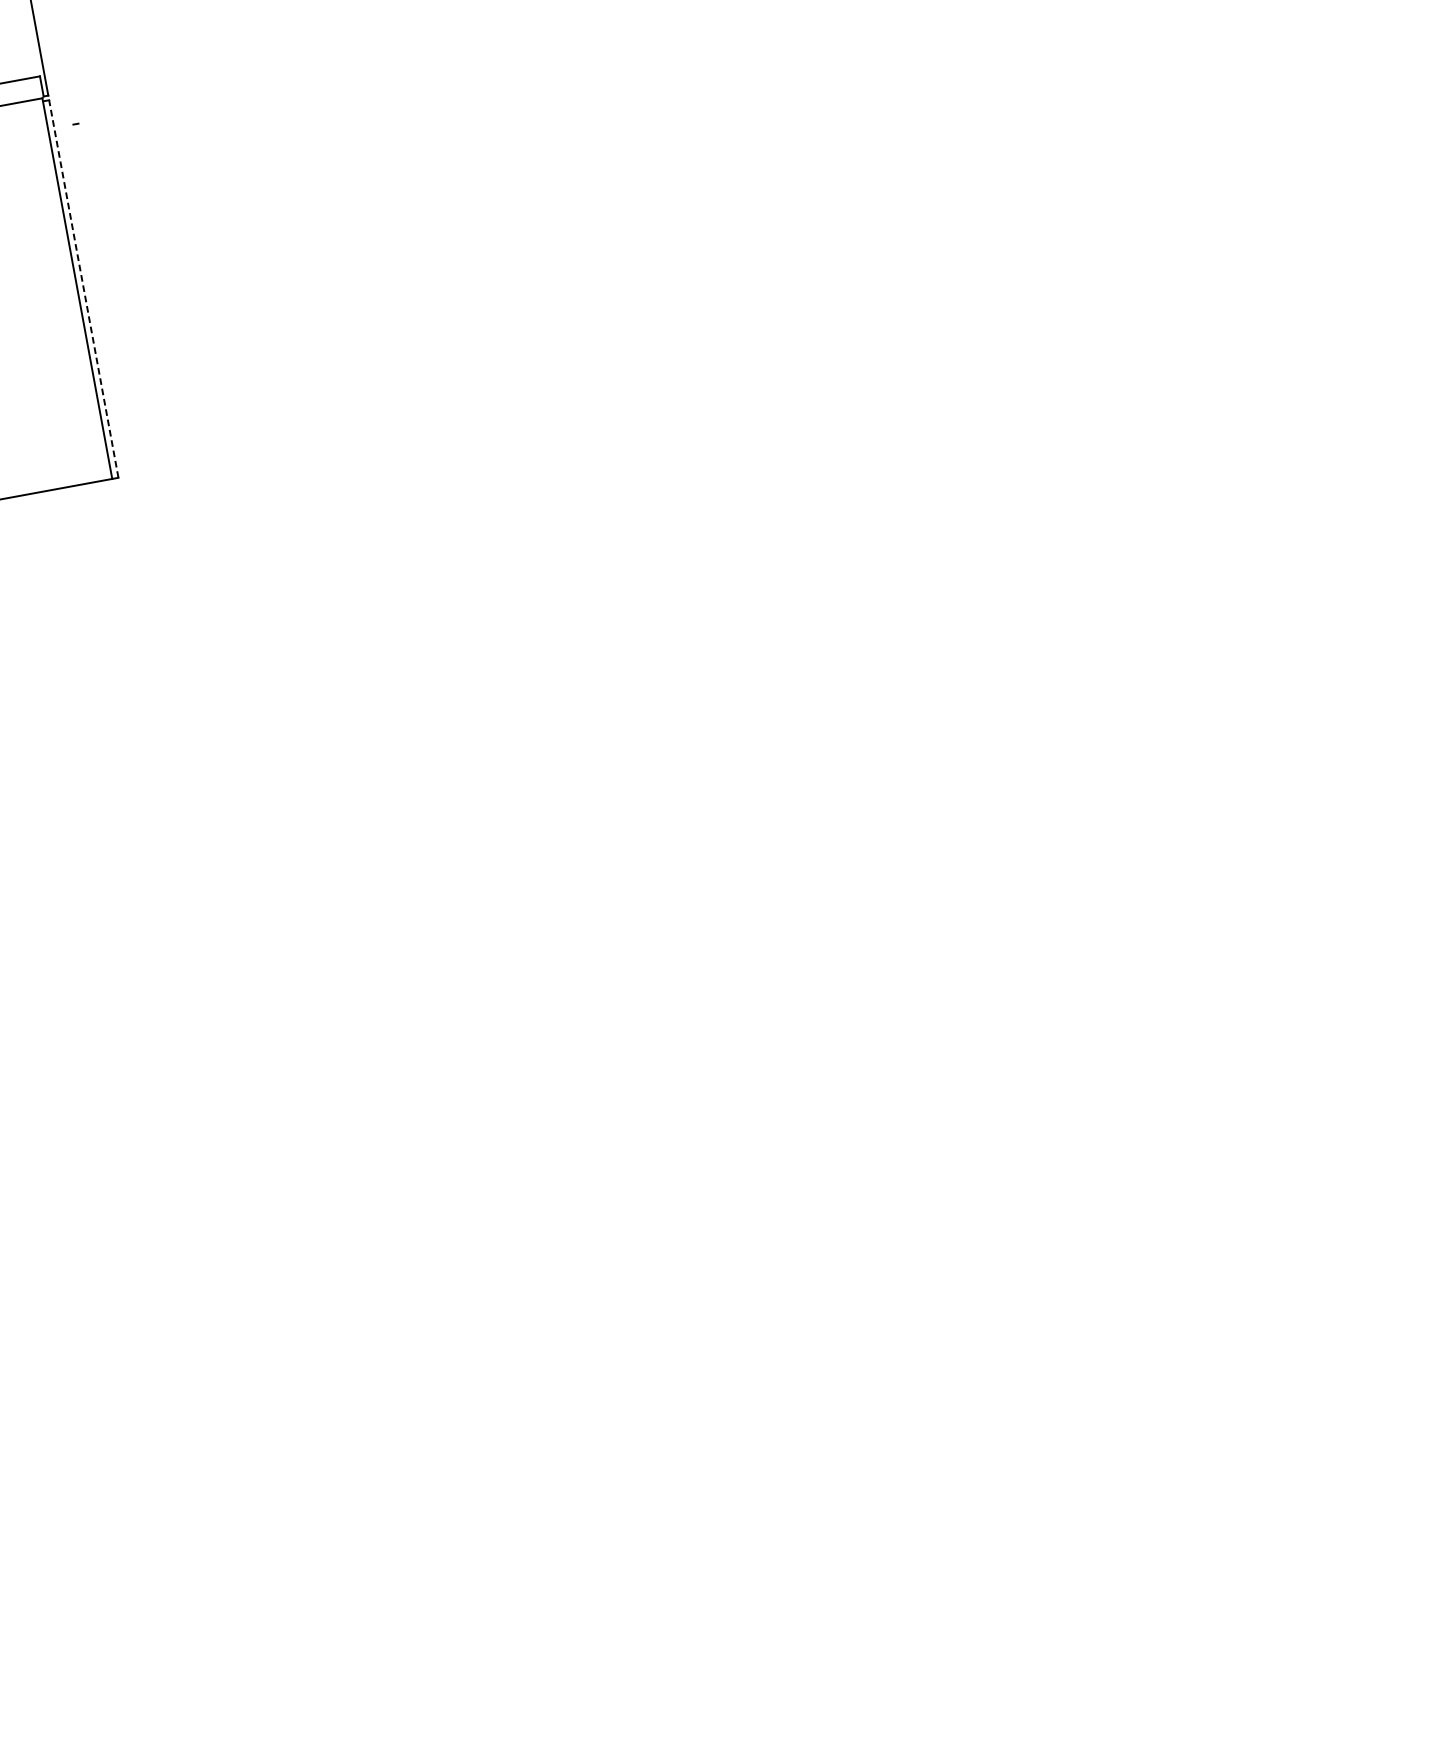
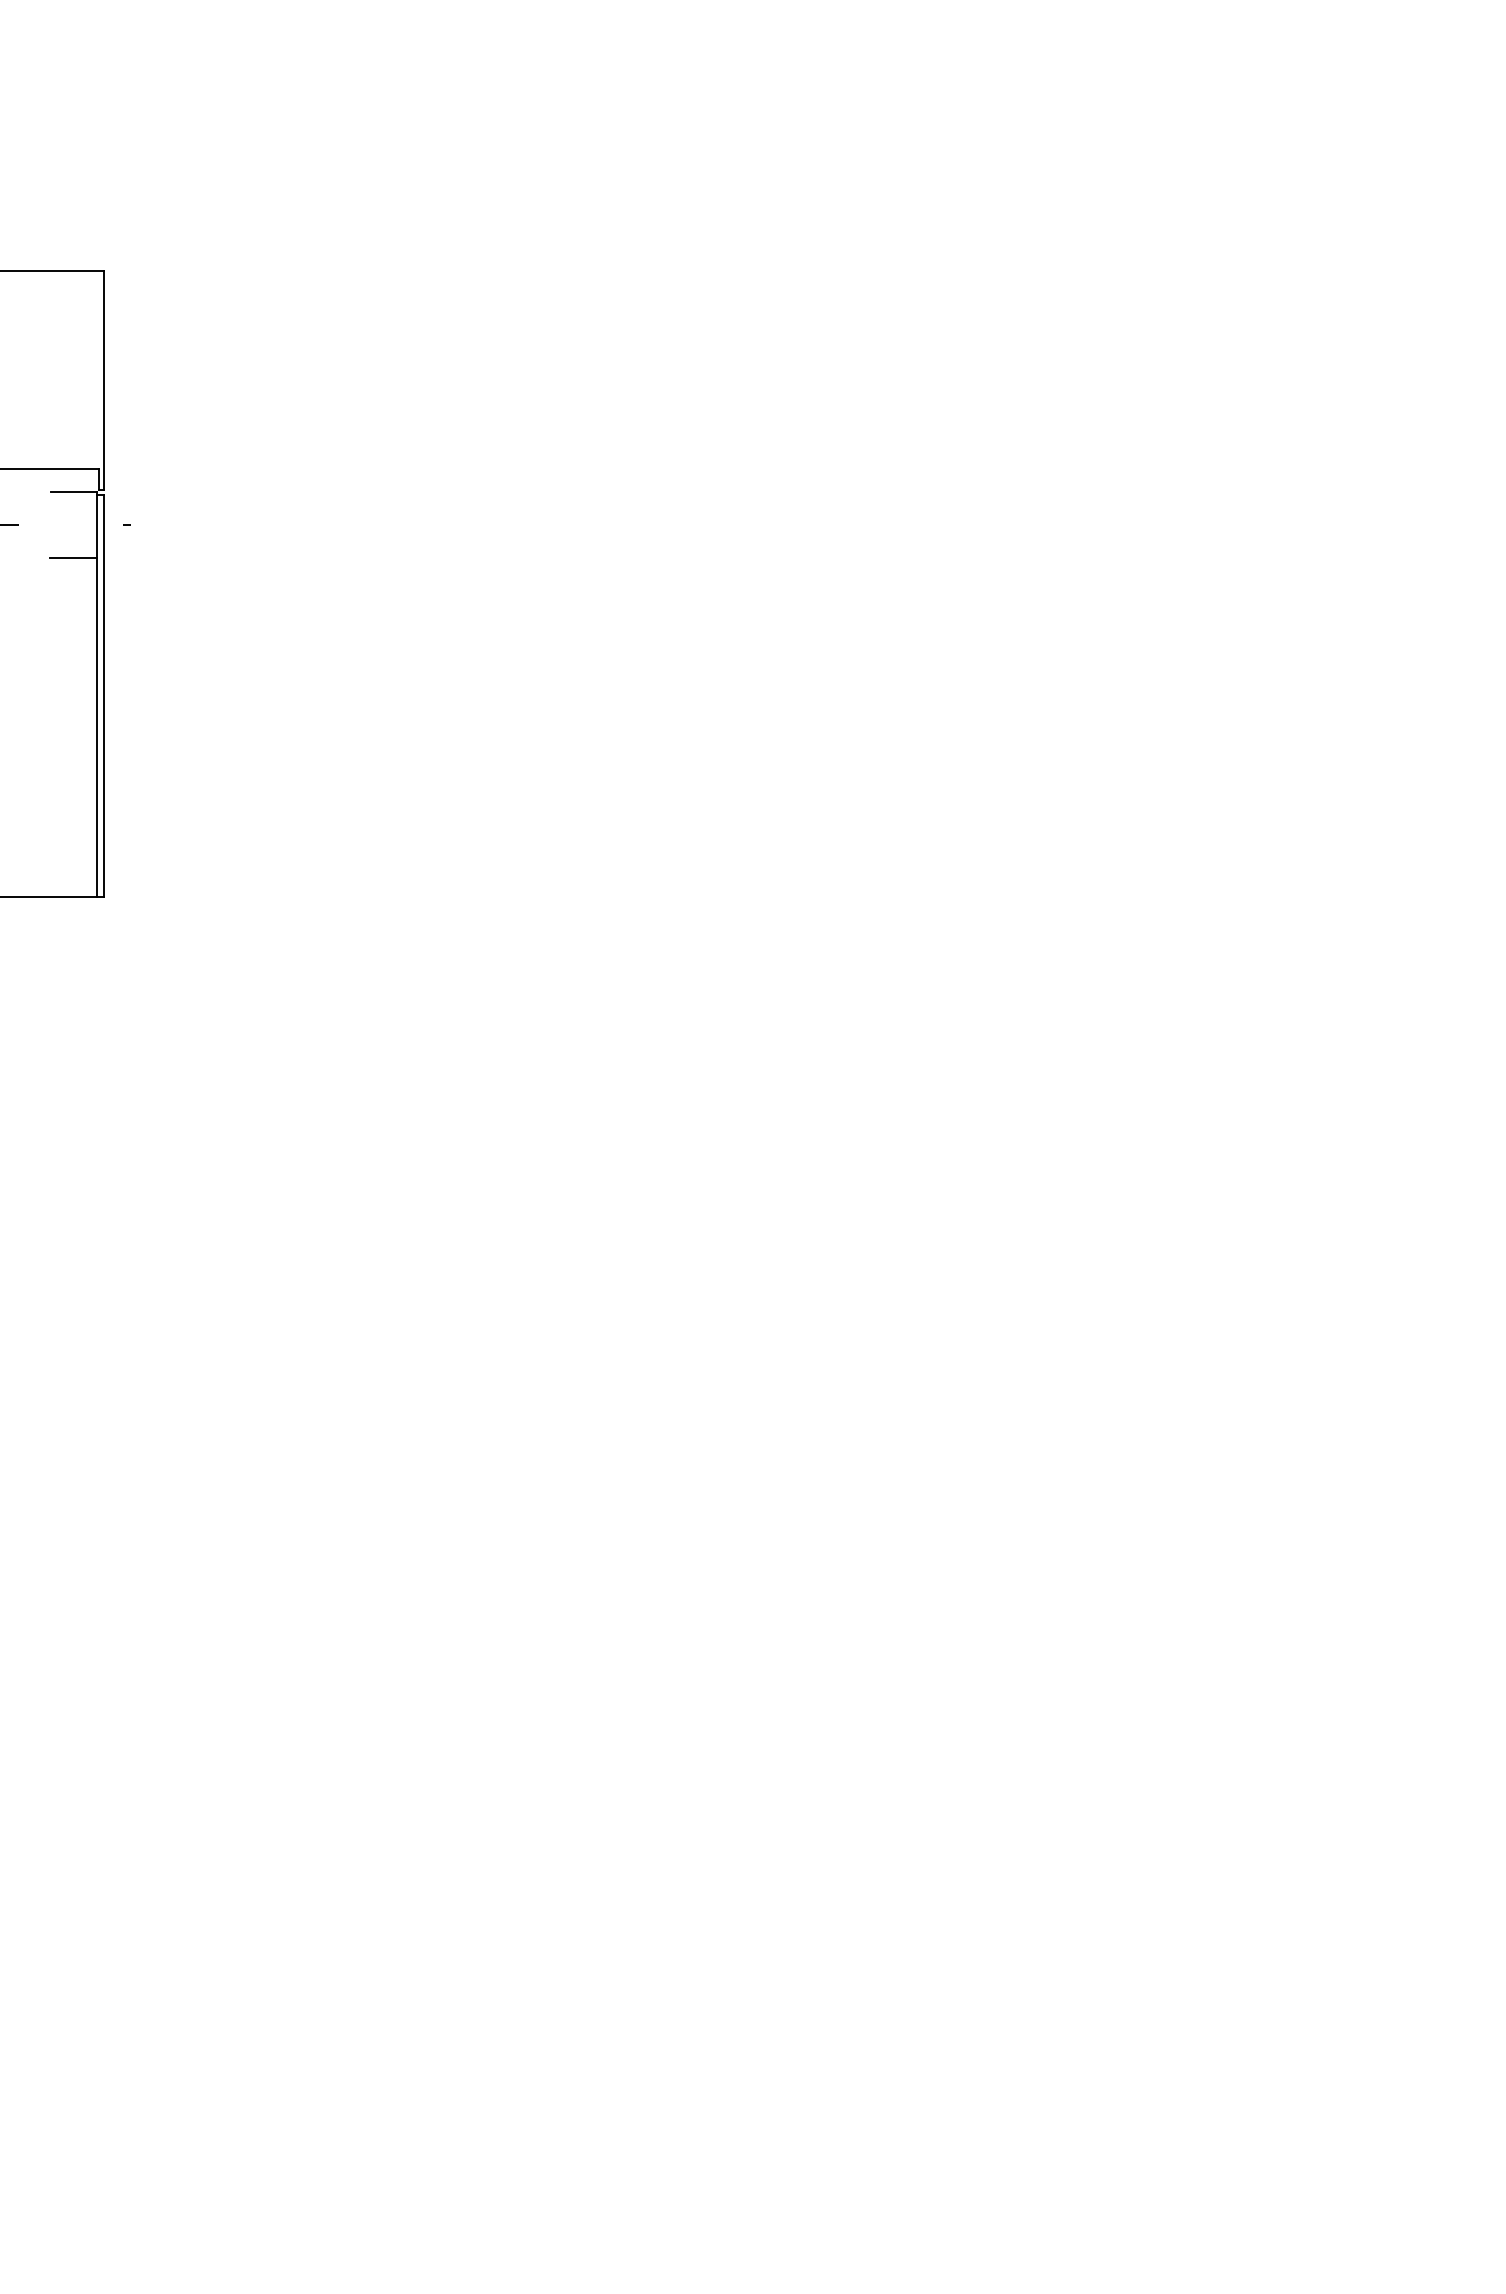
line: (31, 163) -> (73, 557), added
line: (83, 288) -> (103, 695), dashed -> solid

